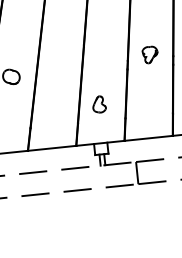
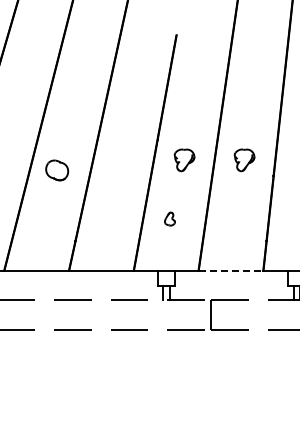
part: (105, 59) -> (184, 160), added
part: (98, 104) -> (169, 218), size x0.6
line: (149, 138) -> (231, 270), solid -> dashed

